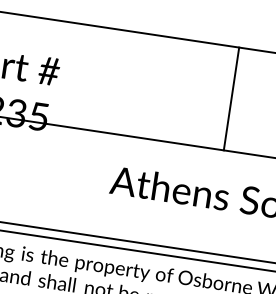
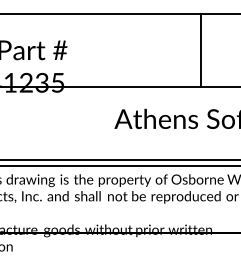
line: (231, 98) -> (200, 50), moved

